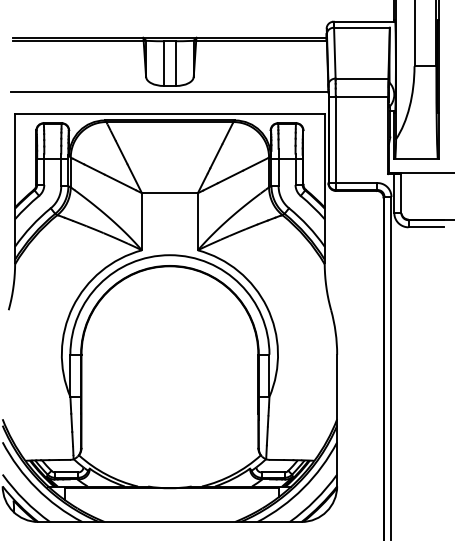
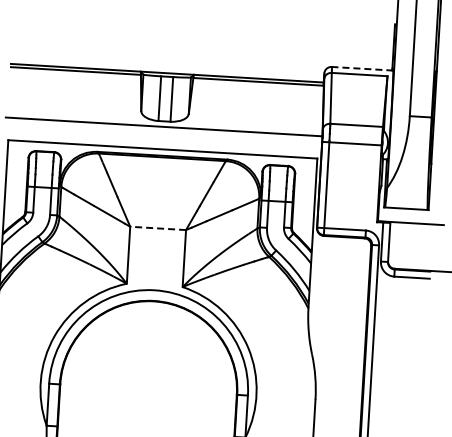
line: (364, 21) -> (362, 68), solid -> dashed
line: (169, 193) -> (157, 228), solid -> dashed

